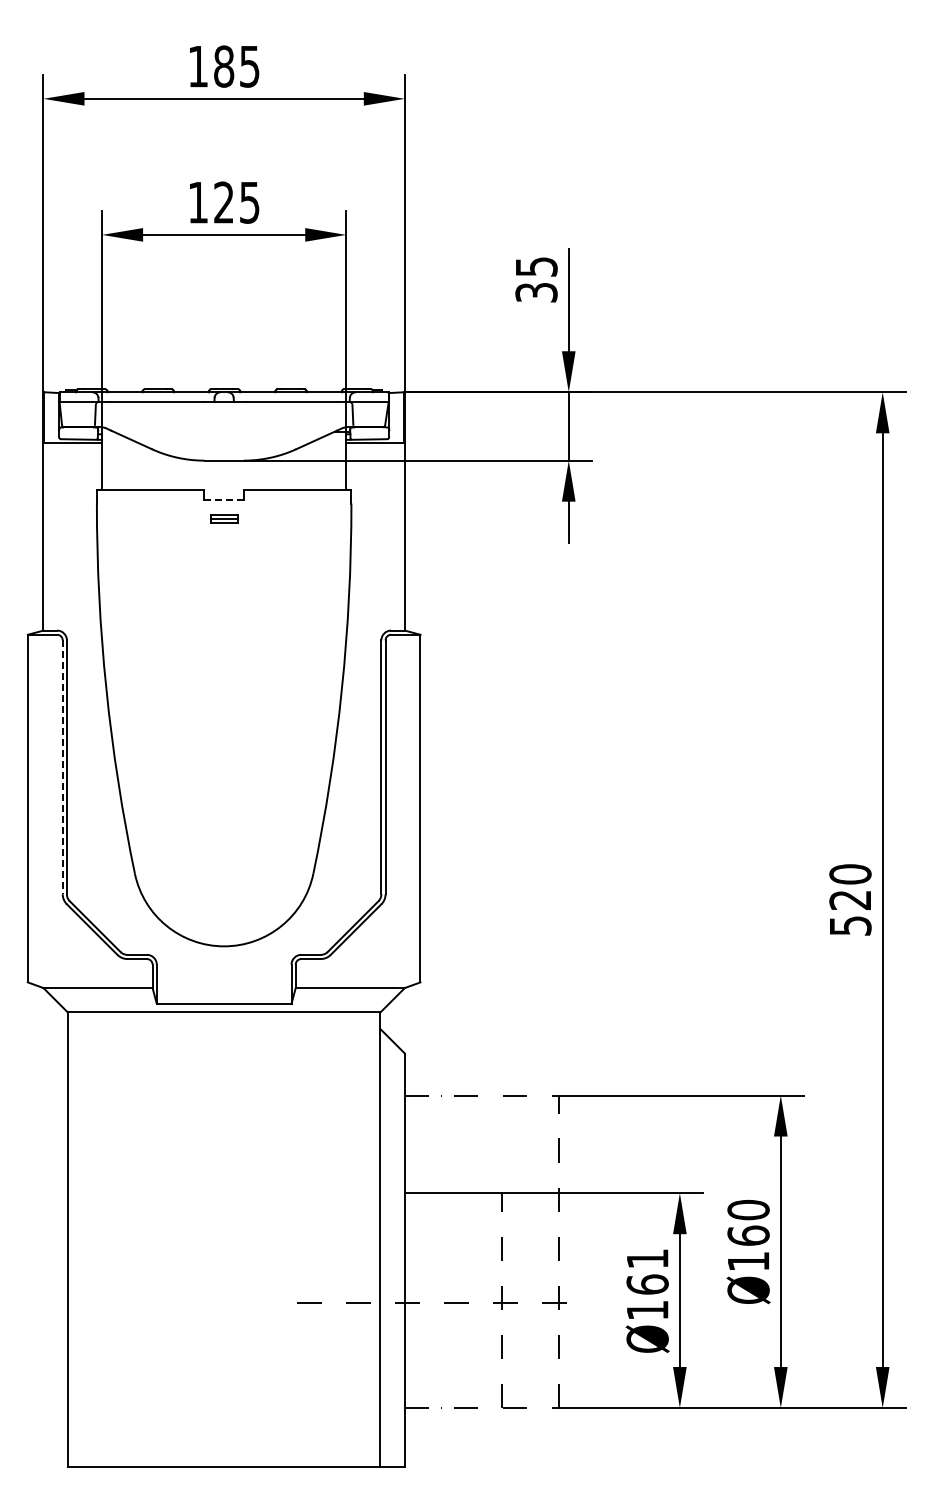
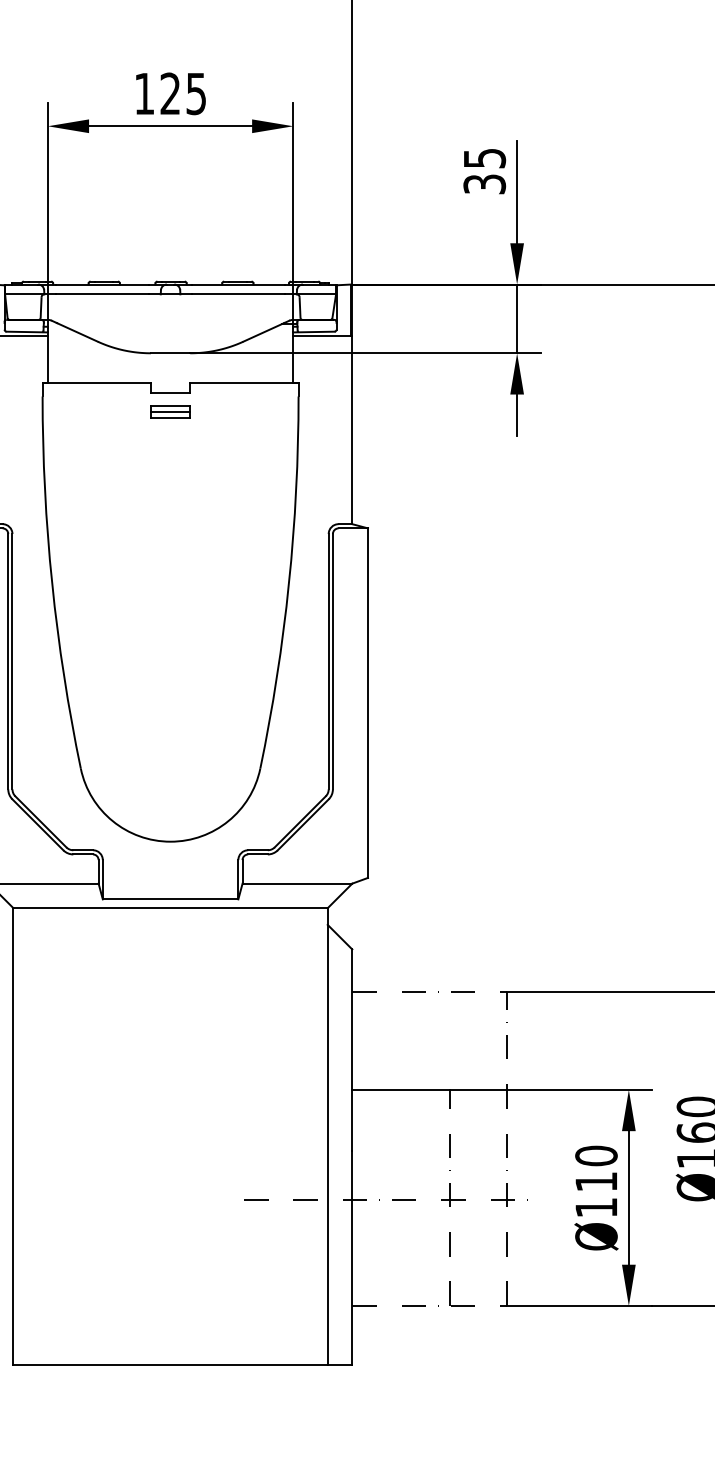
line: (224, 499) -> (170, 392), dashed -> solid
part: (224, 518) -> (170, 411), size x1.43
line: (62, 767) -> (8, 661), dashed -> solid
text: (647, 1271) -> (596, 1168), Ø161 -> Ø110

